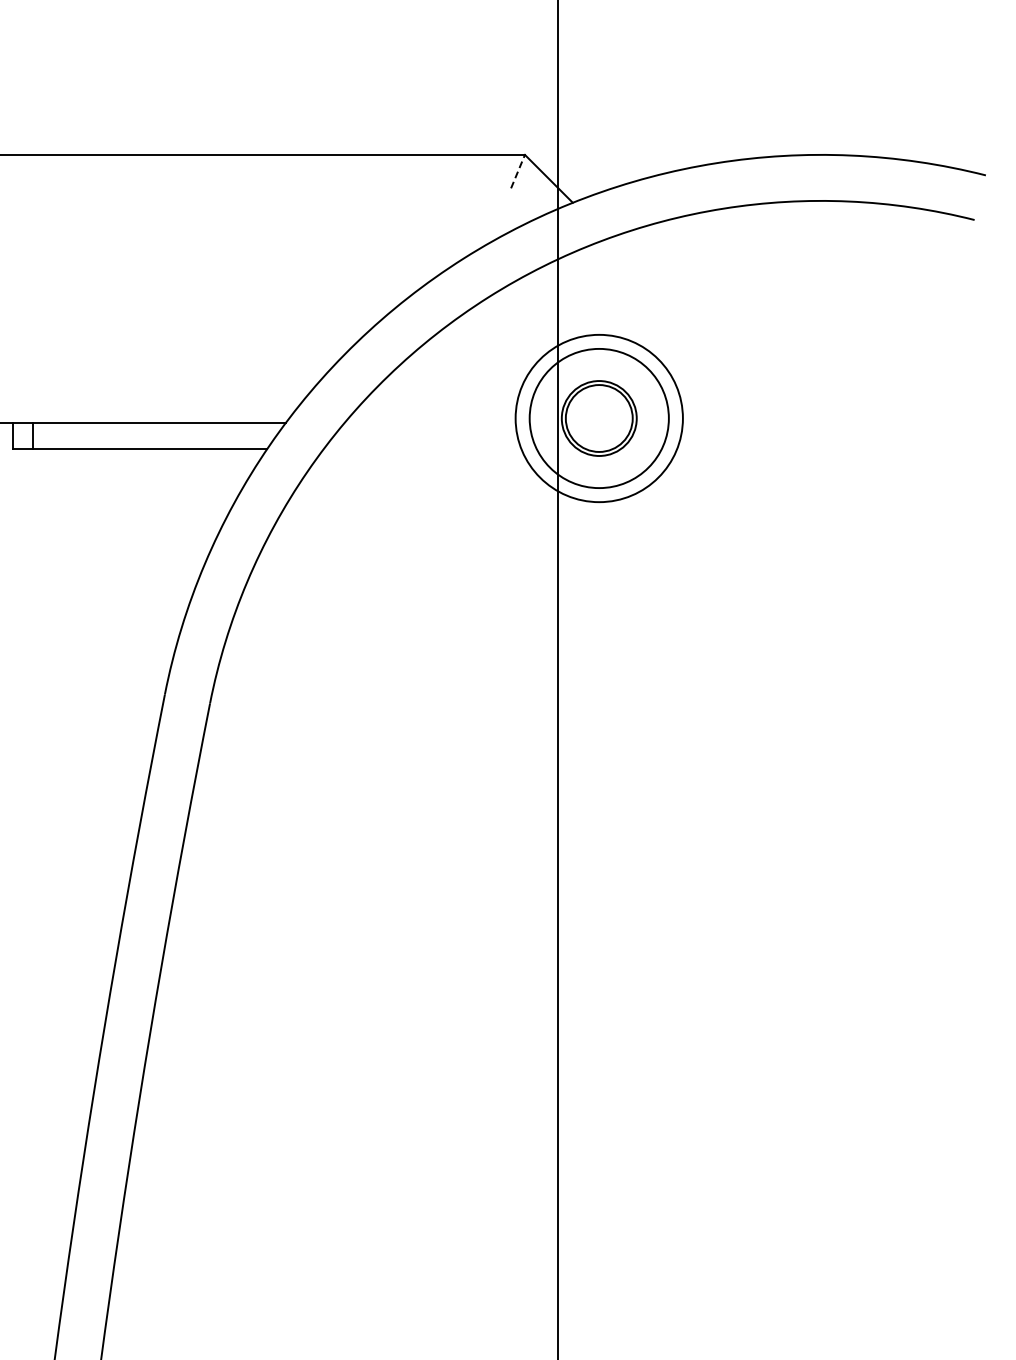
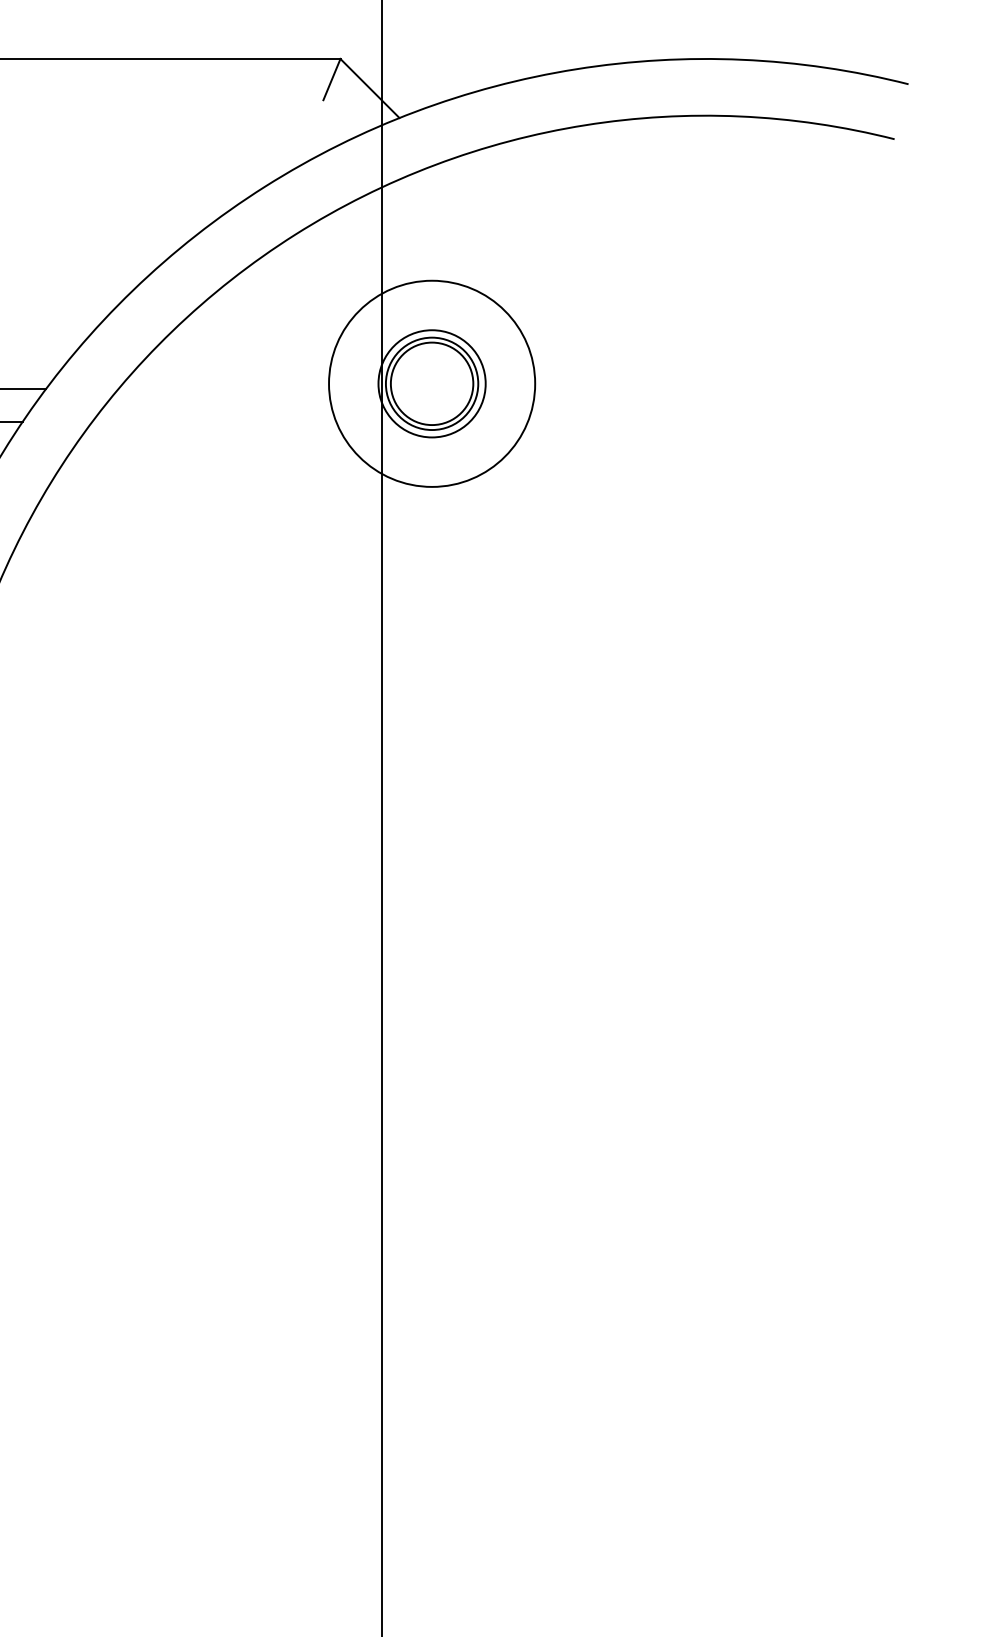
line: (518, 171) -> (332, 79), dashed -> solid
circle: (598, 418) -> (431, 383), size x0.62

